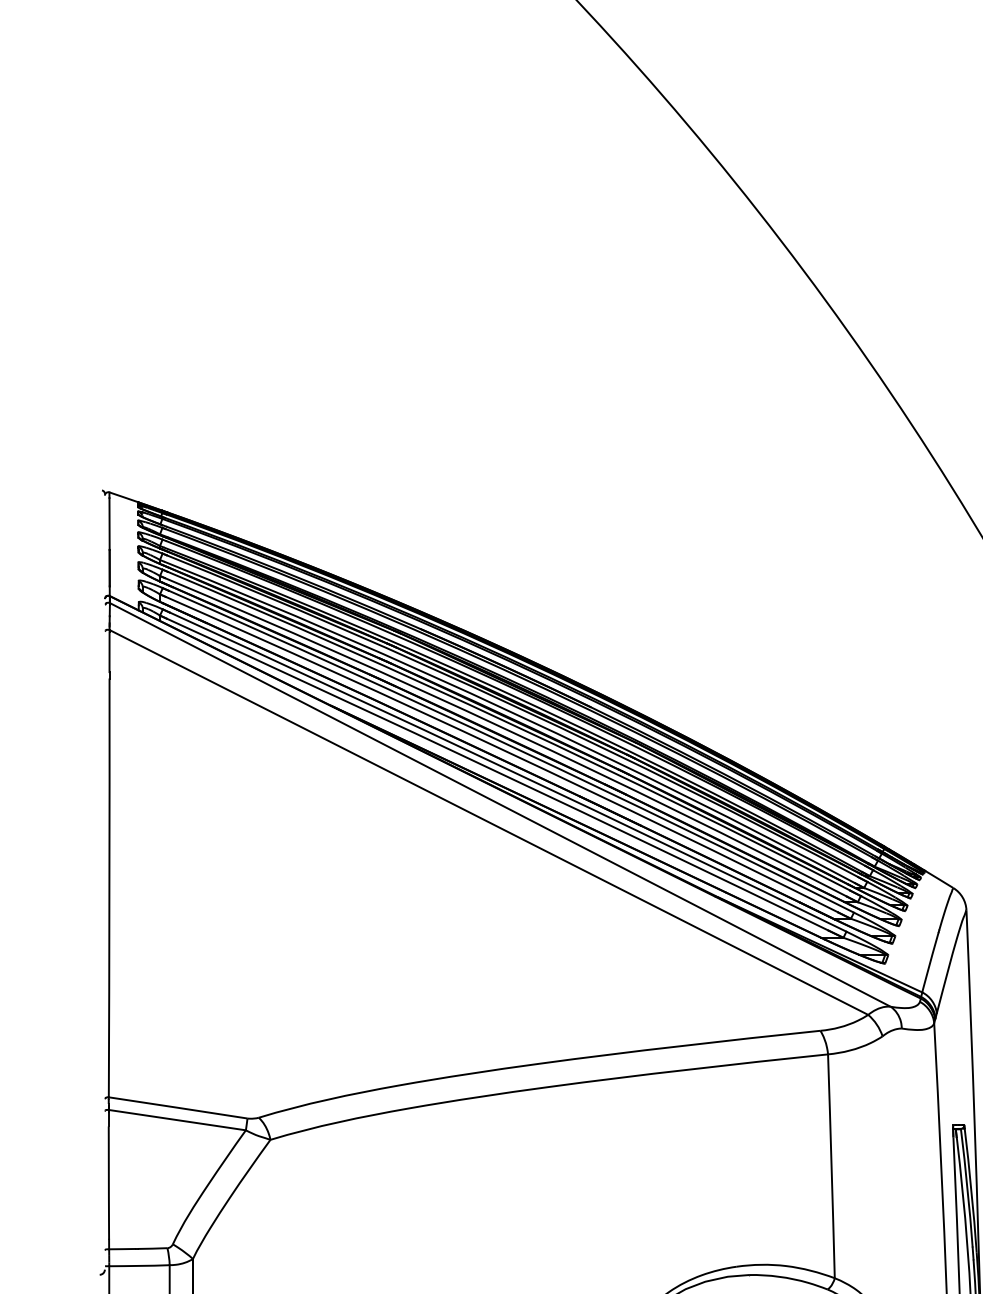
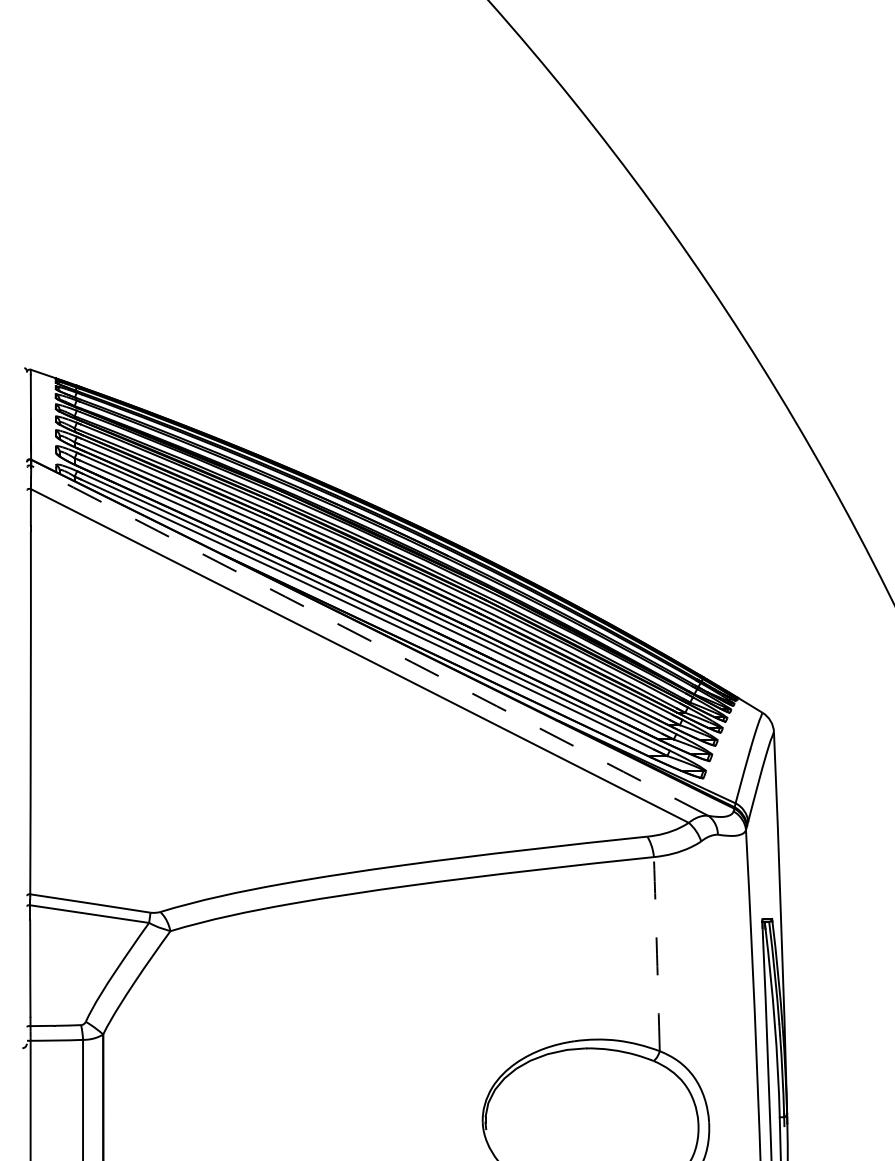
arc: (500, 804) -> (369, 640), solid -> dashed
arc: (832, 1166) -> (657, 954), solid -> dashed

